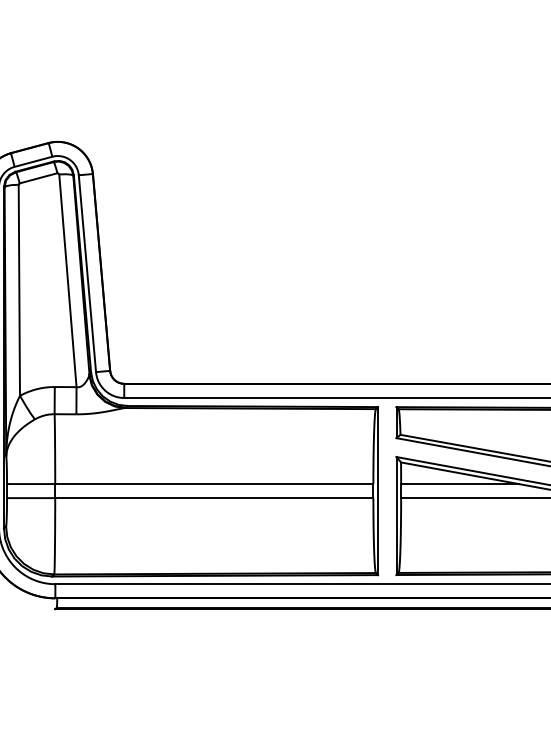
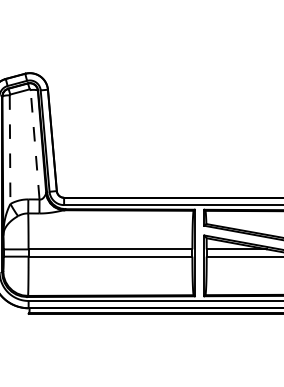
line: (68, 280) -> (35, 144), solid -> dashed
line: (20, 292) -> (10, 150), solid -> dashed

